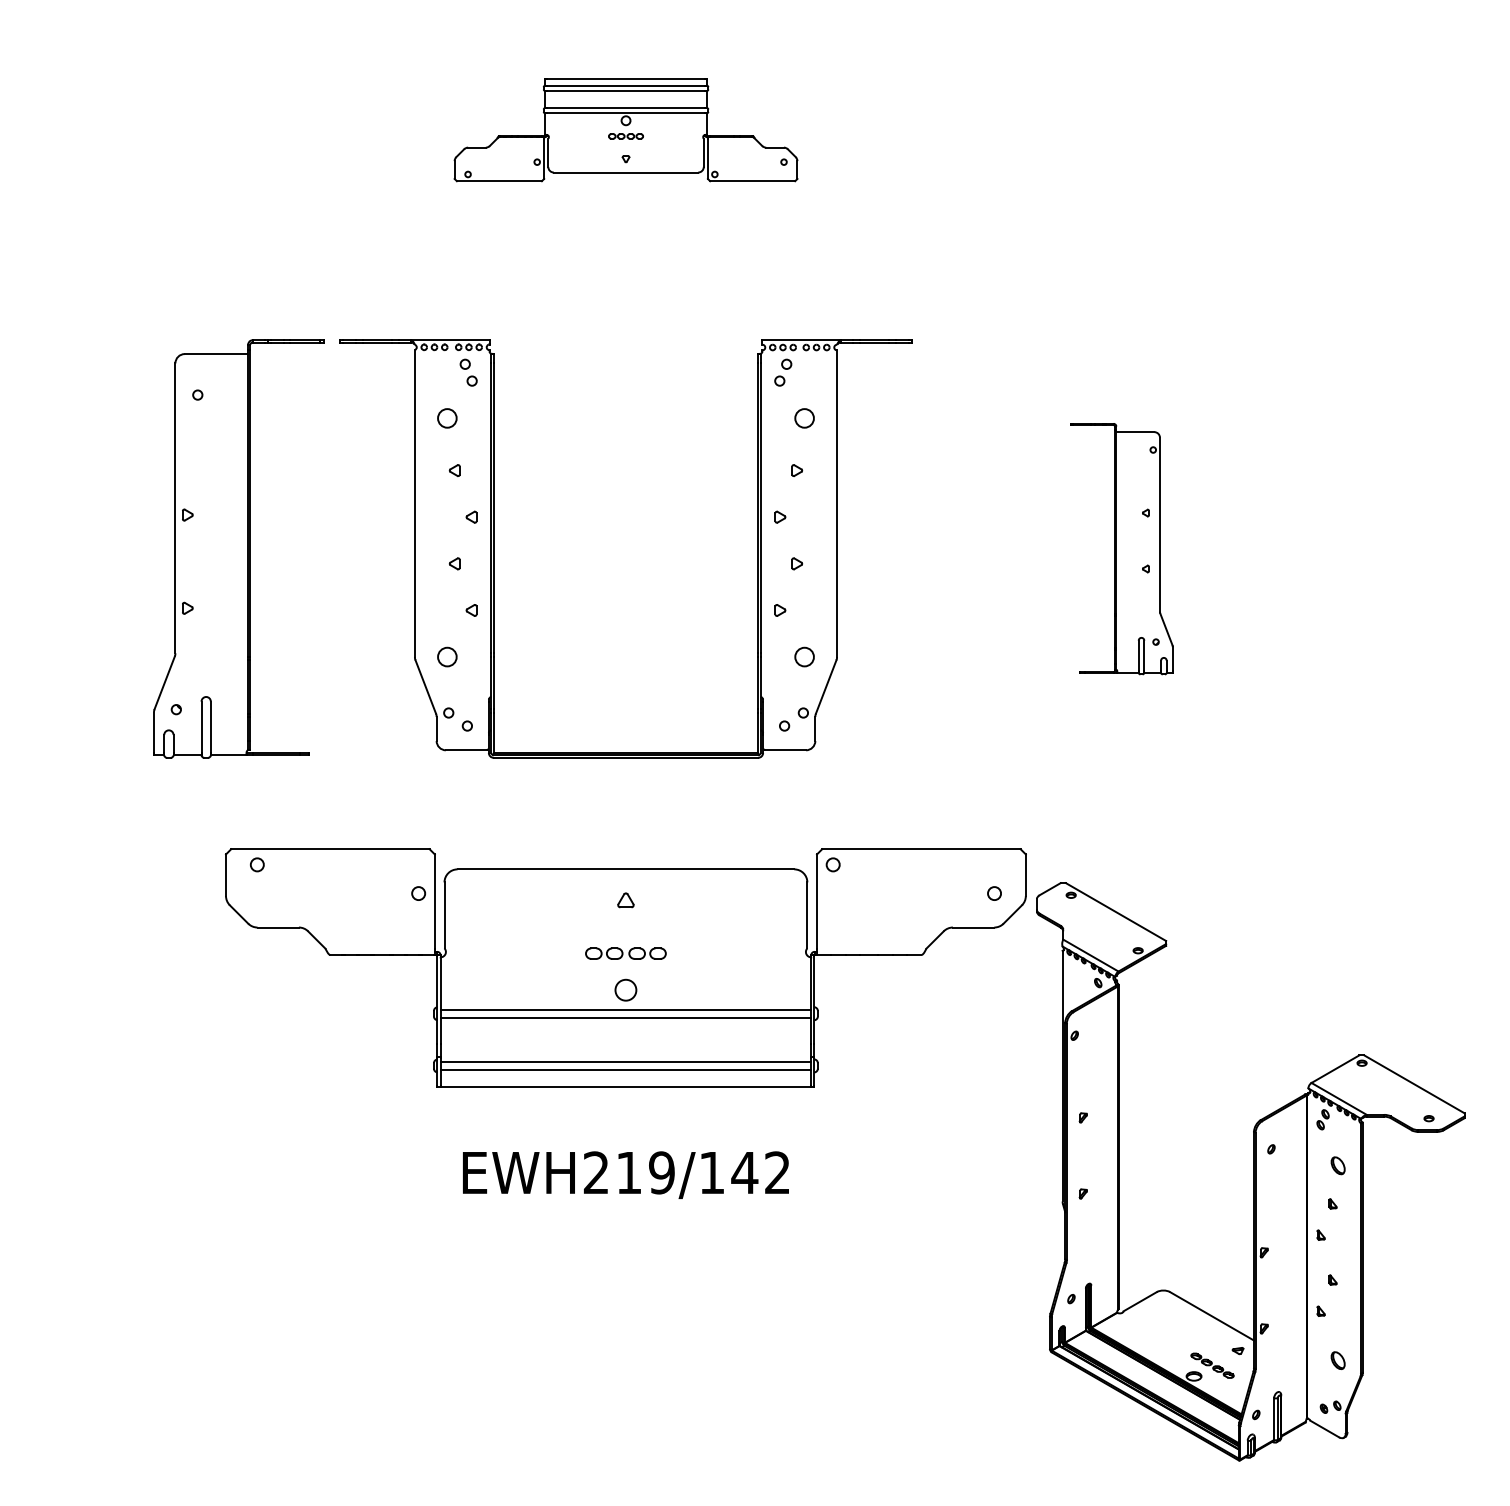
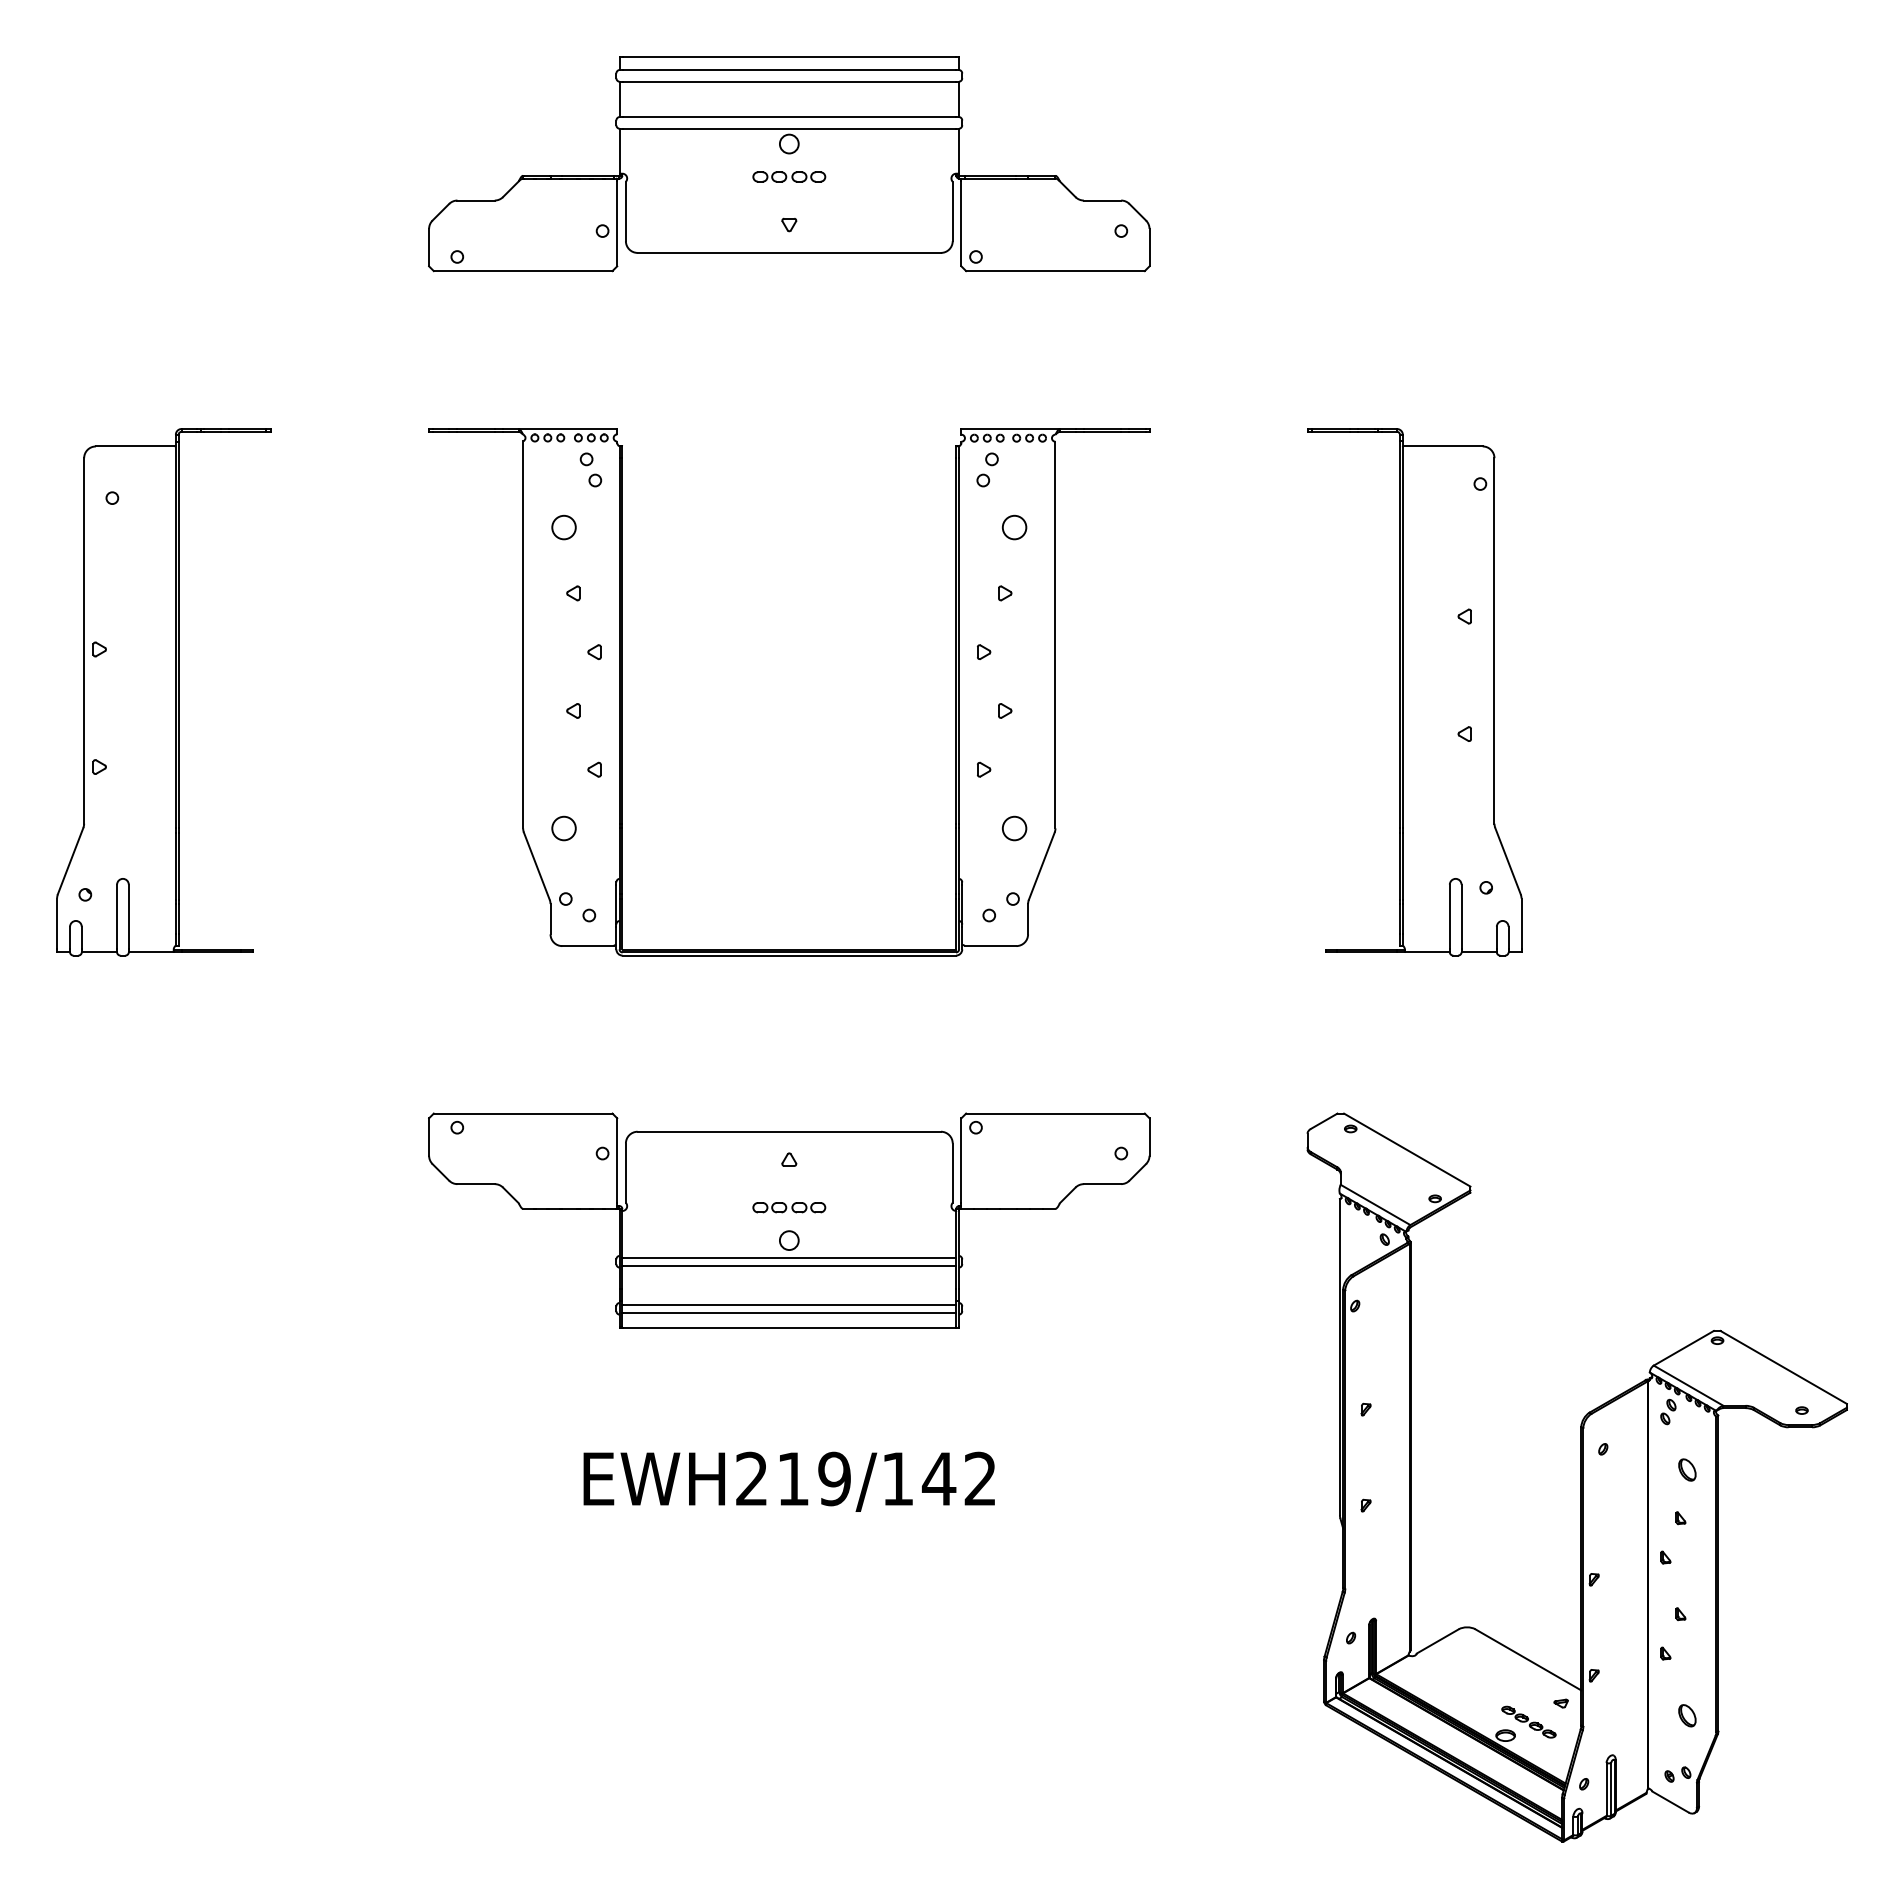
part: (626, 130) -> (789, 164), size x1.67
part: (238, 549) -> (163, 692), moved
part: (1121, 549) -> (1414, 692), size x1.67
part: (626, 967) -> (789, 1220), size x0.71

